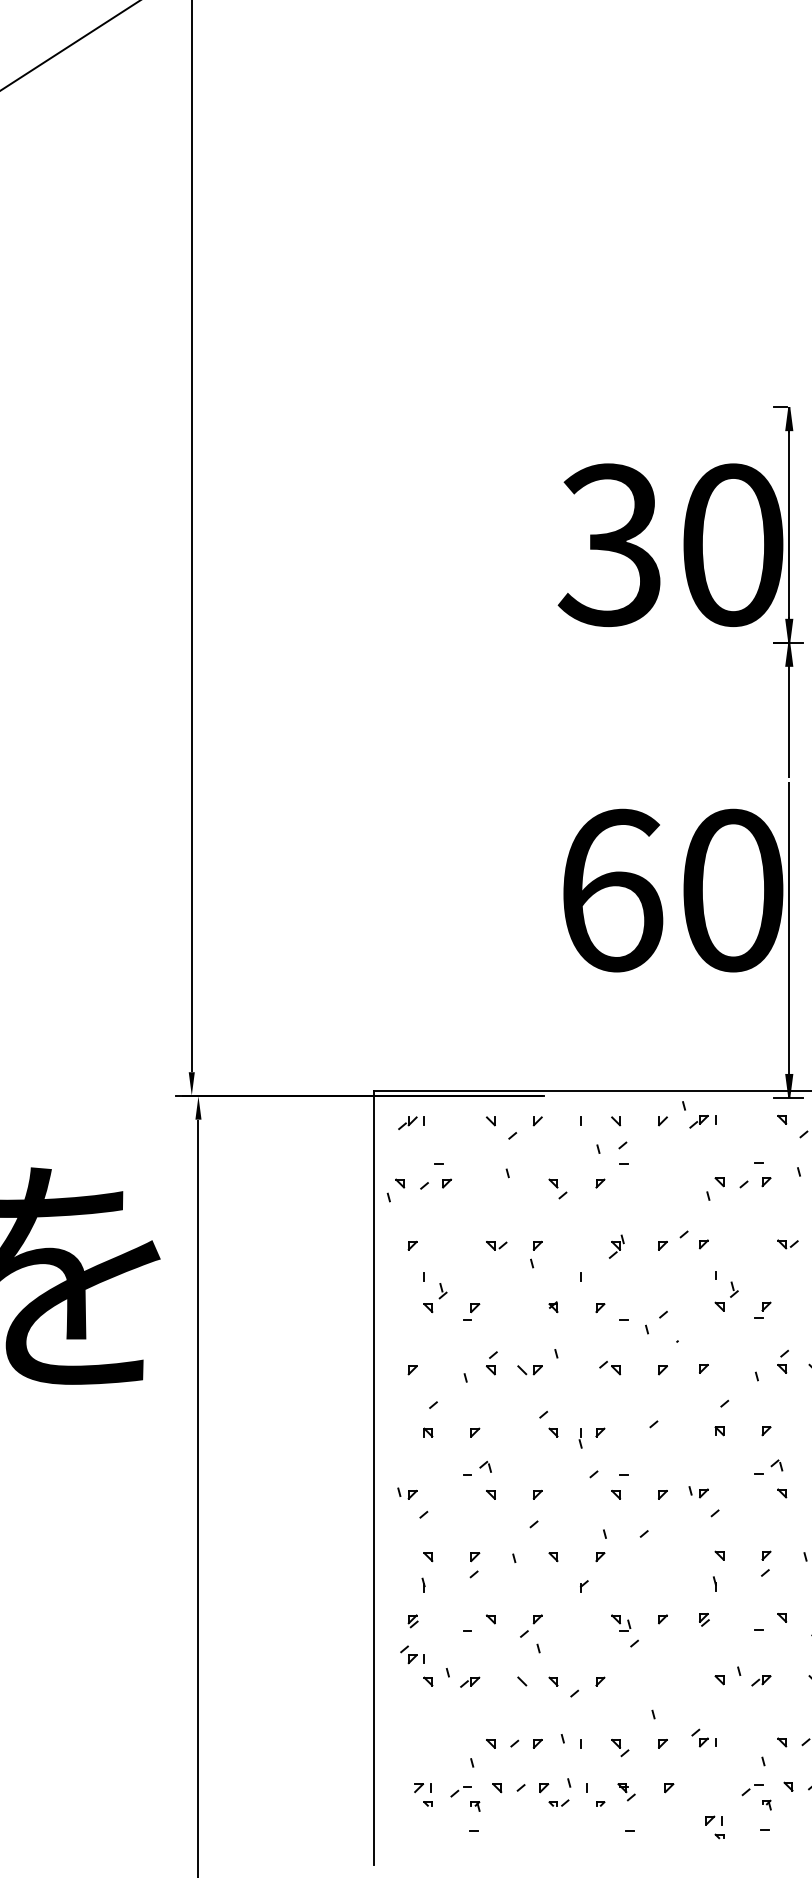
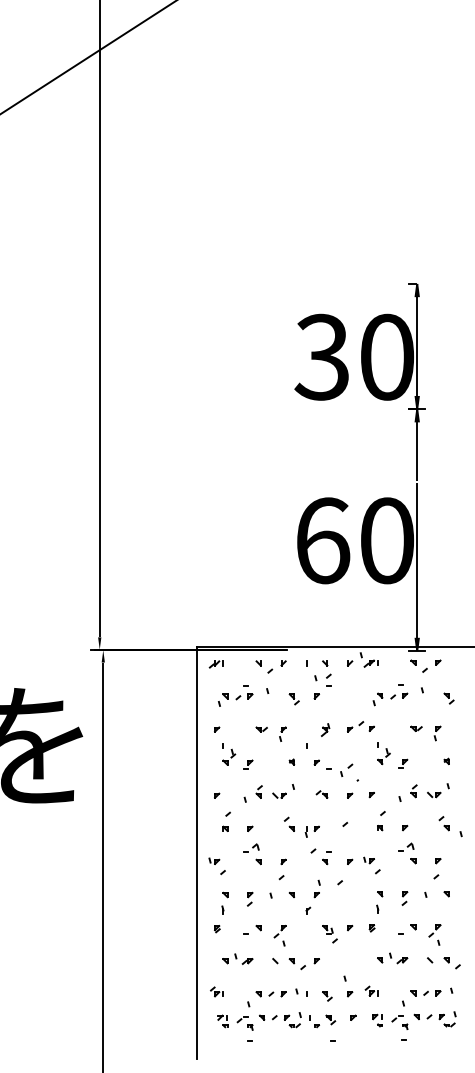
part: (419, 1181) -> (235, 695), moved
part: (411, 1654) -> (216, 991), moved
part: (714, 1827) -> (377, 1020), moved

